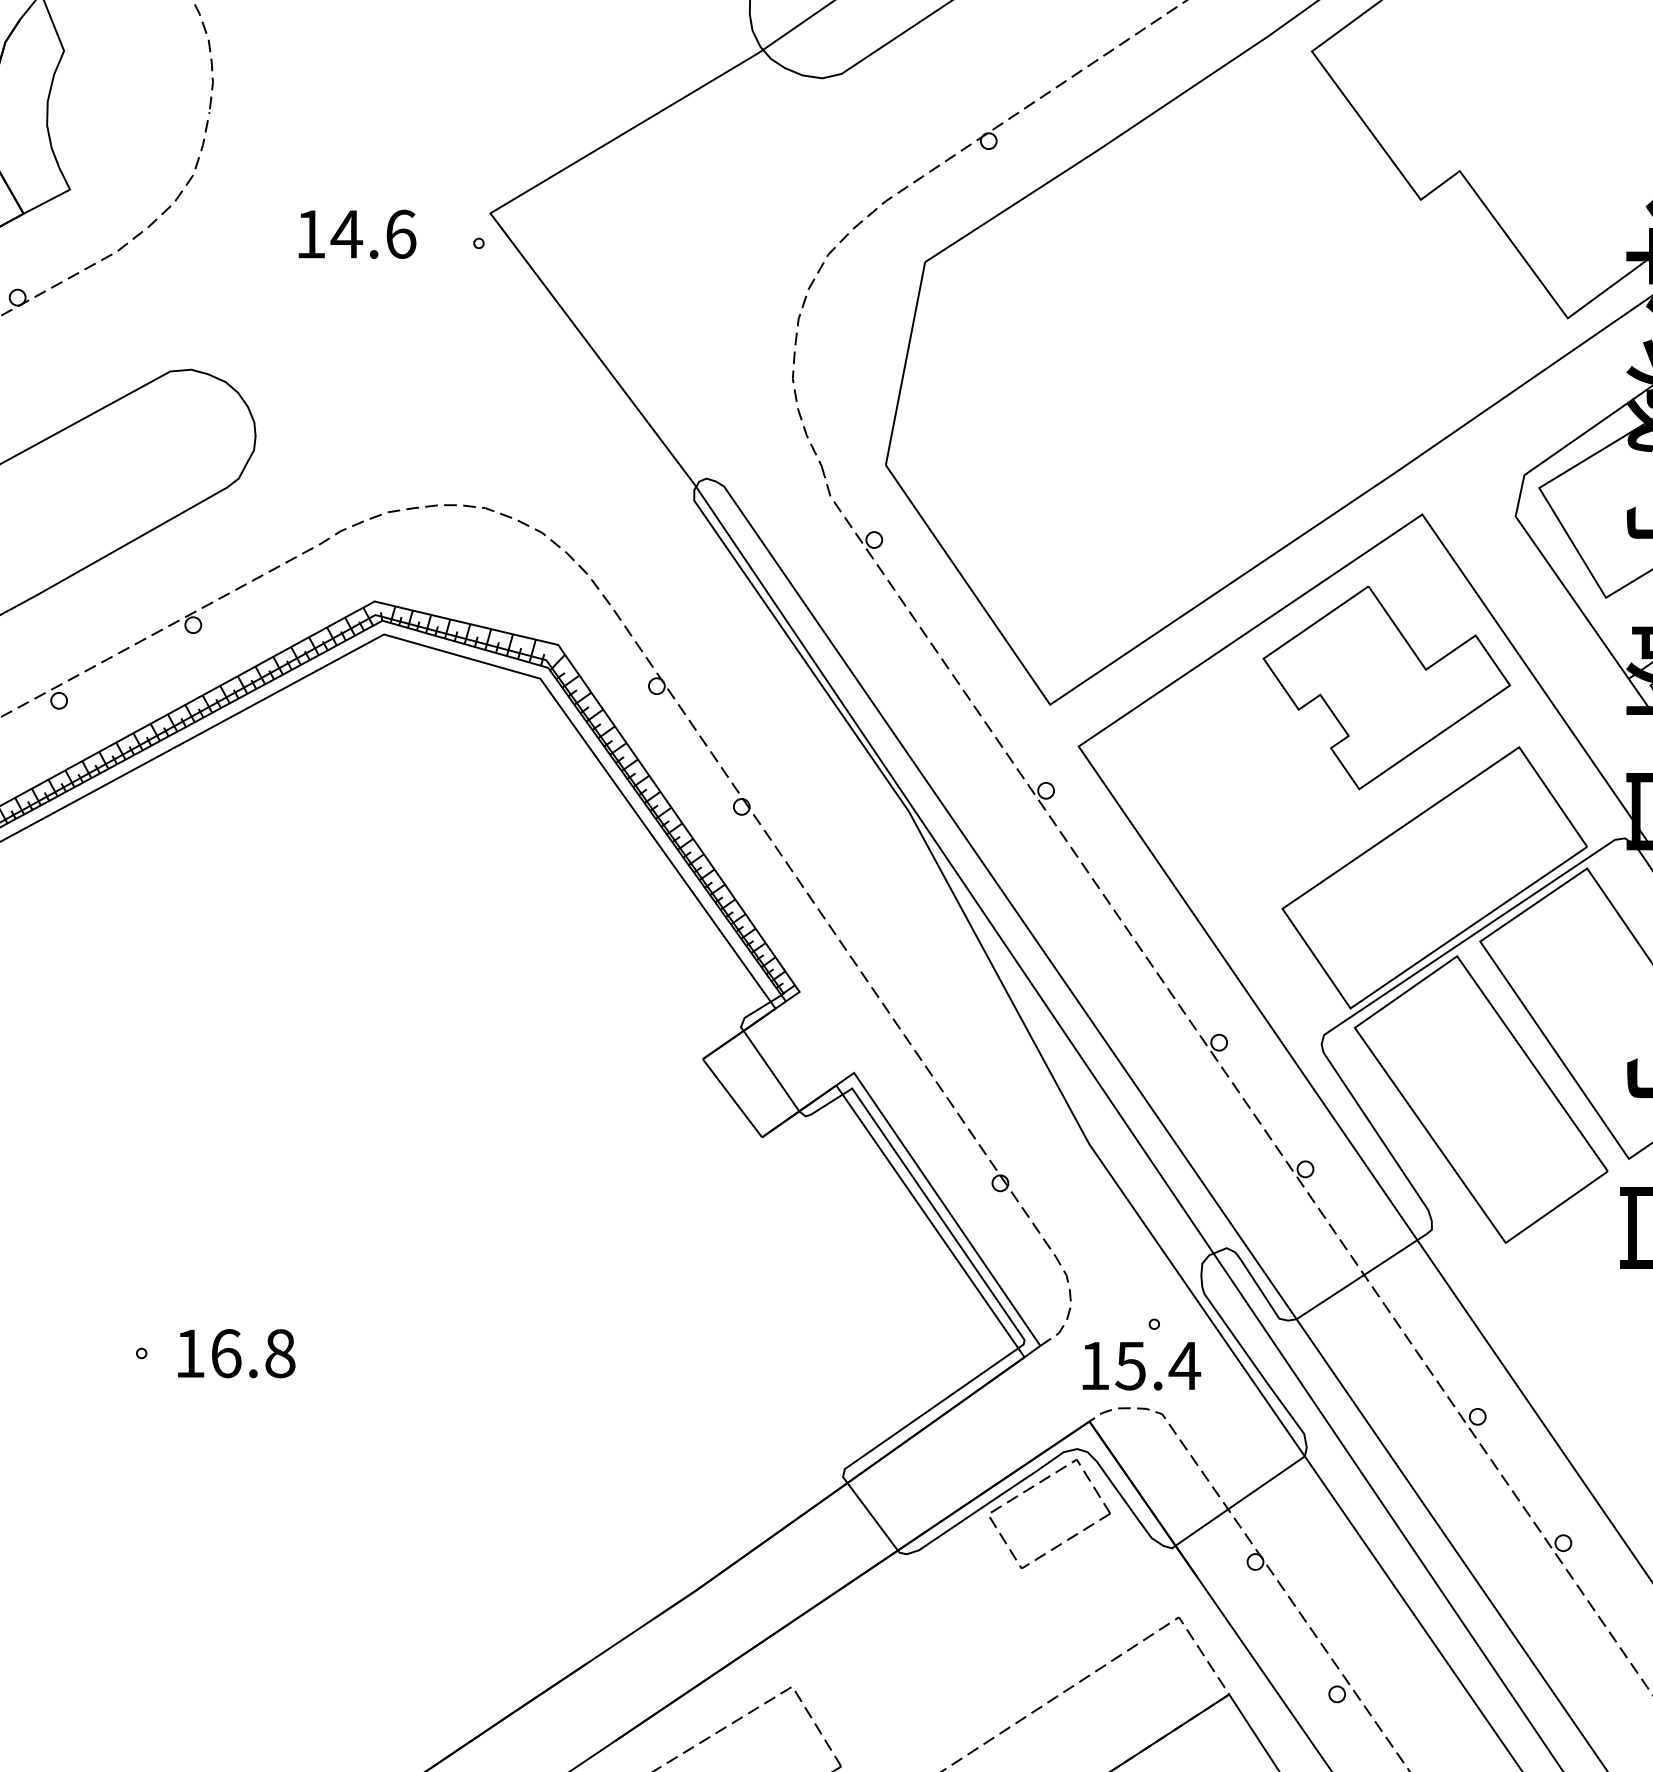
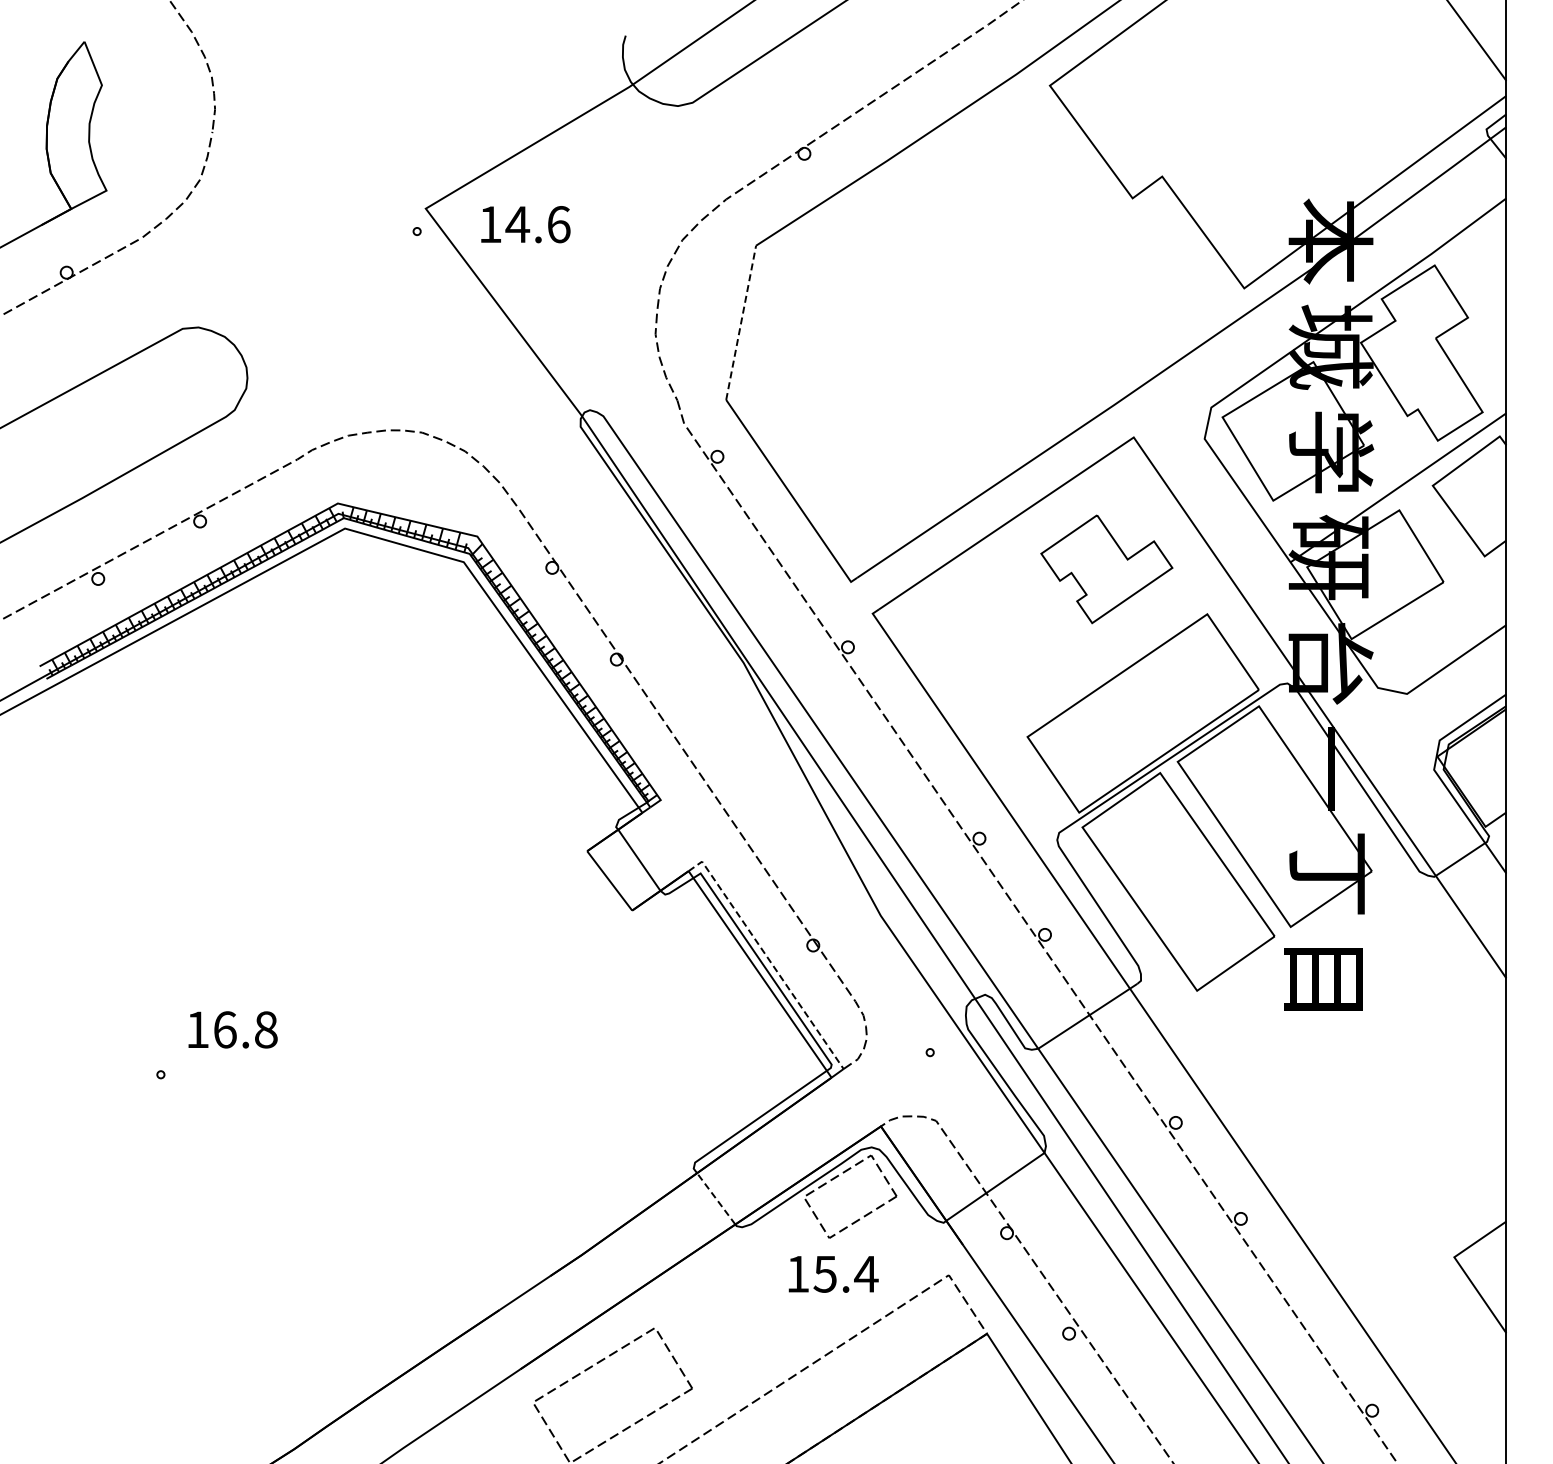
text: (357, 234) -> (525, 224), moved
line: (905, 363) -> (741, 322), solid -> dashed
part: (1386, 688) -> (1106, 569), size x0.7
line: (940, 1199) -> (767, 957), solid -> dashed
text: (235, 1353) -> (232, 1029), moved
text: (1141, 1366) -> (833, 1274), moved
line: (873, 1516) -> (716, 1198), solid -> dashed

